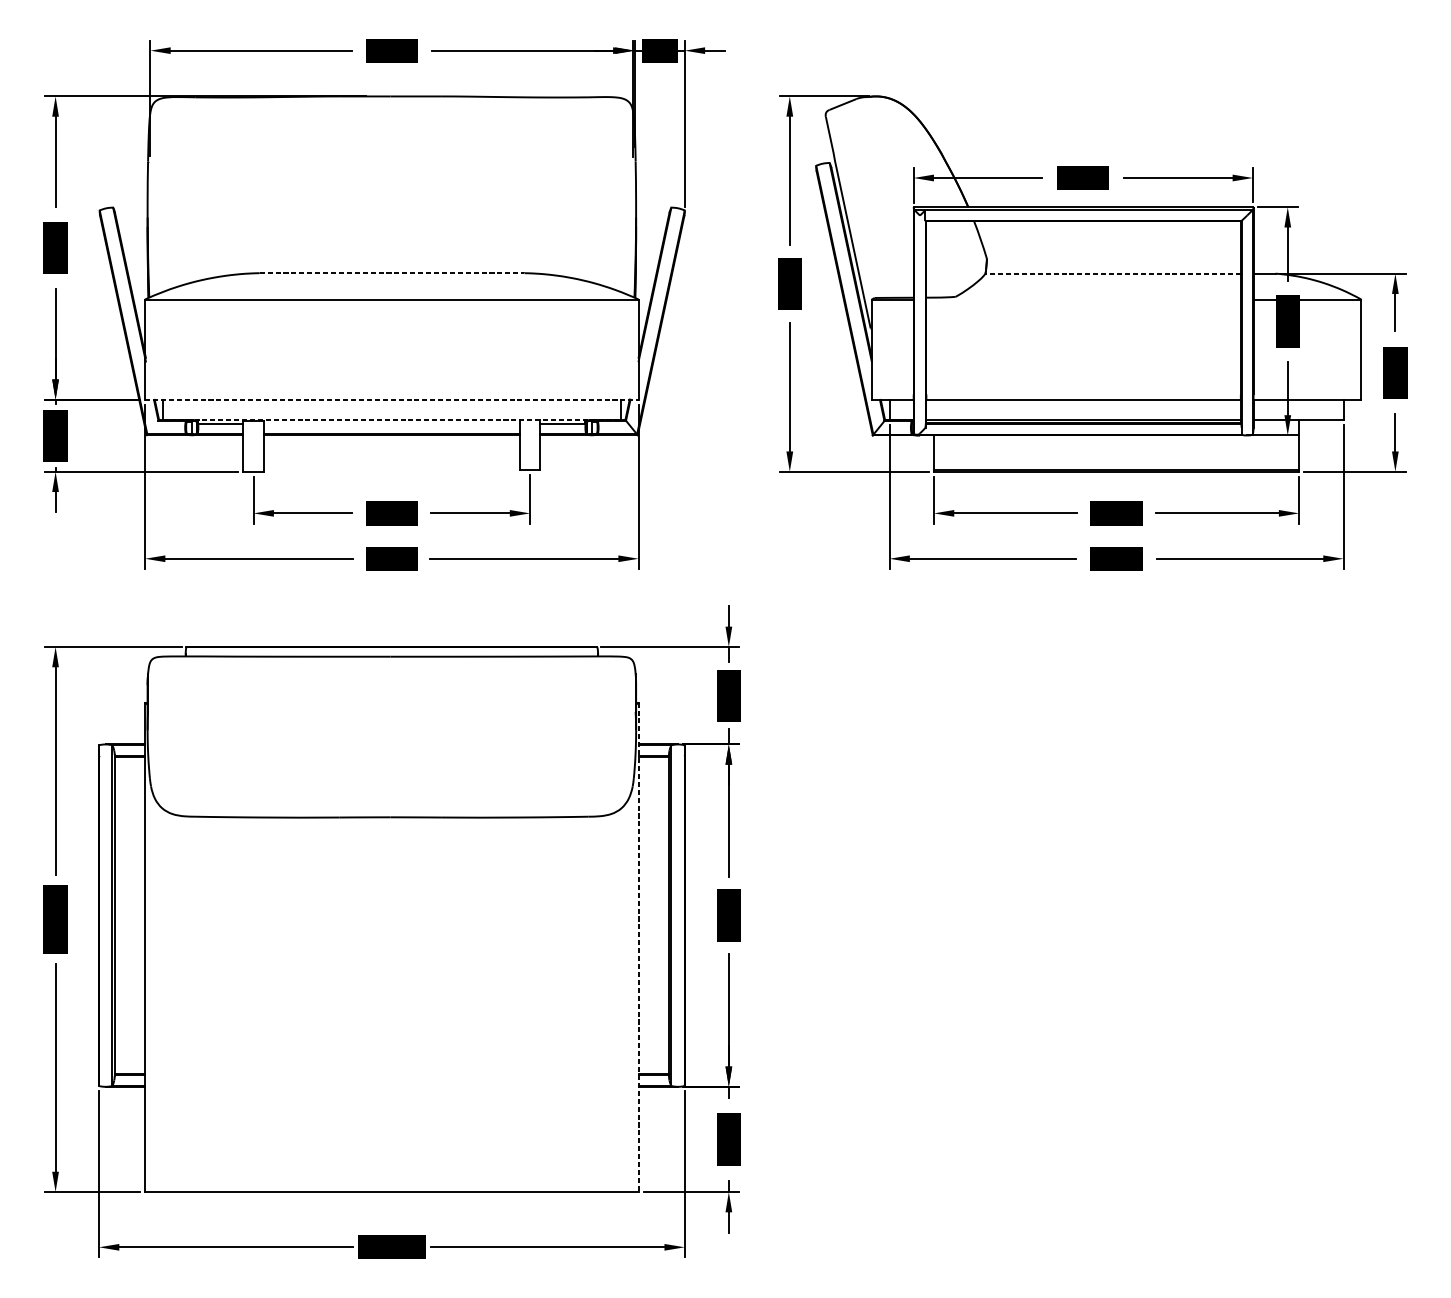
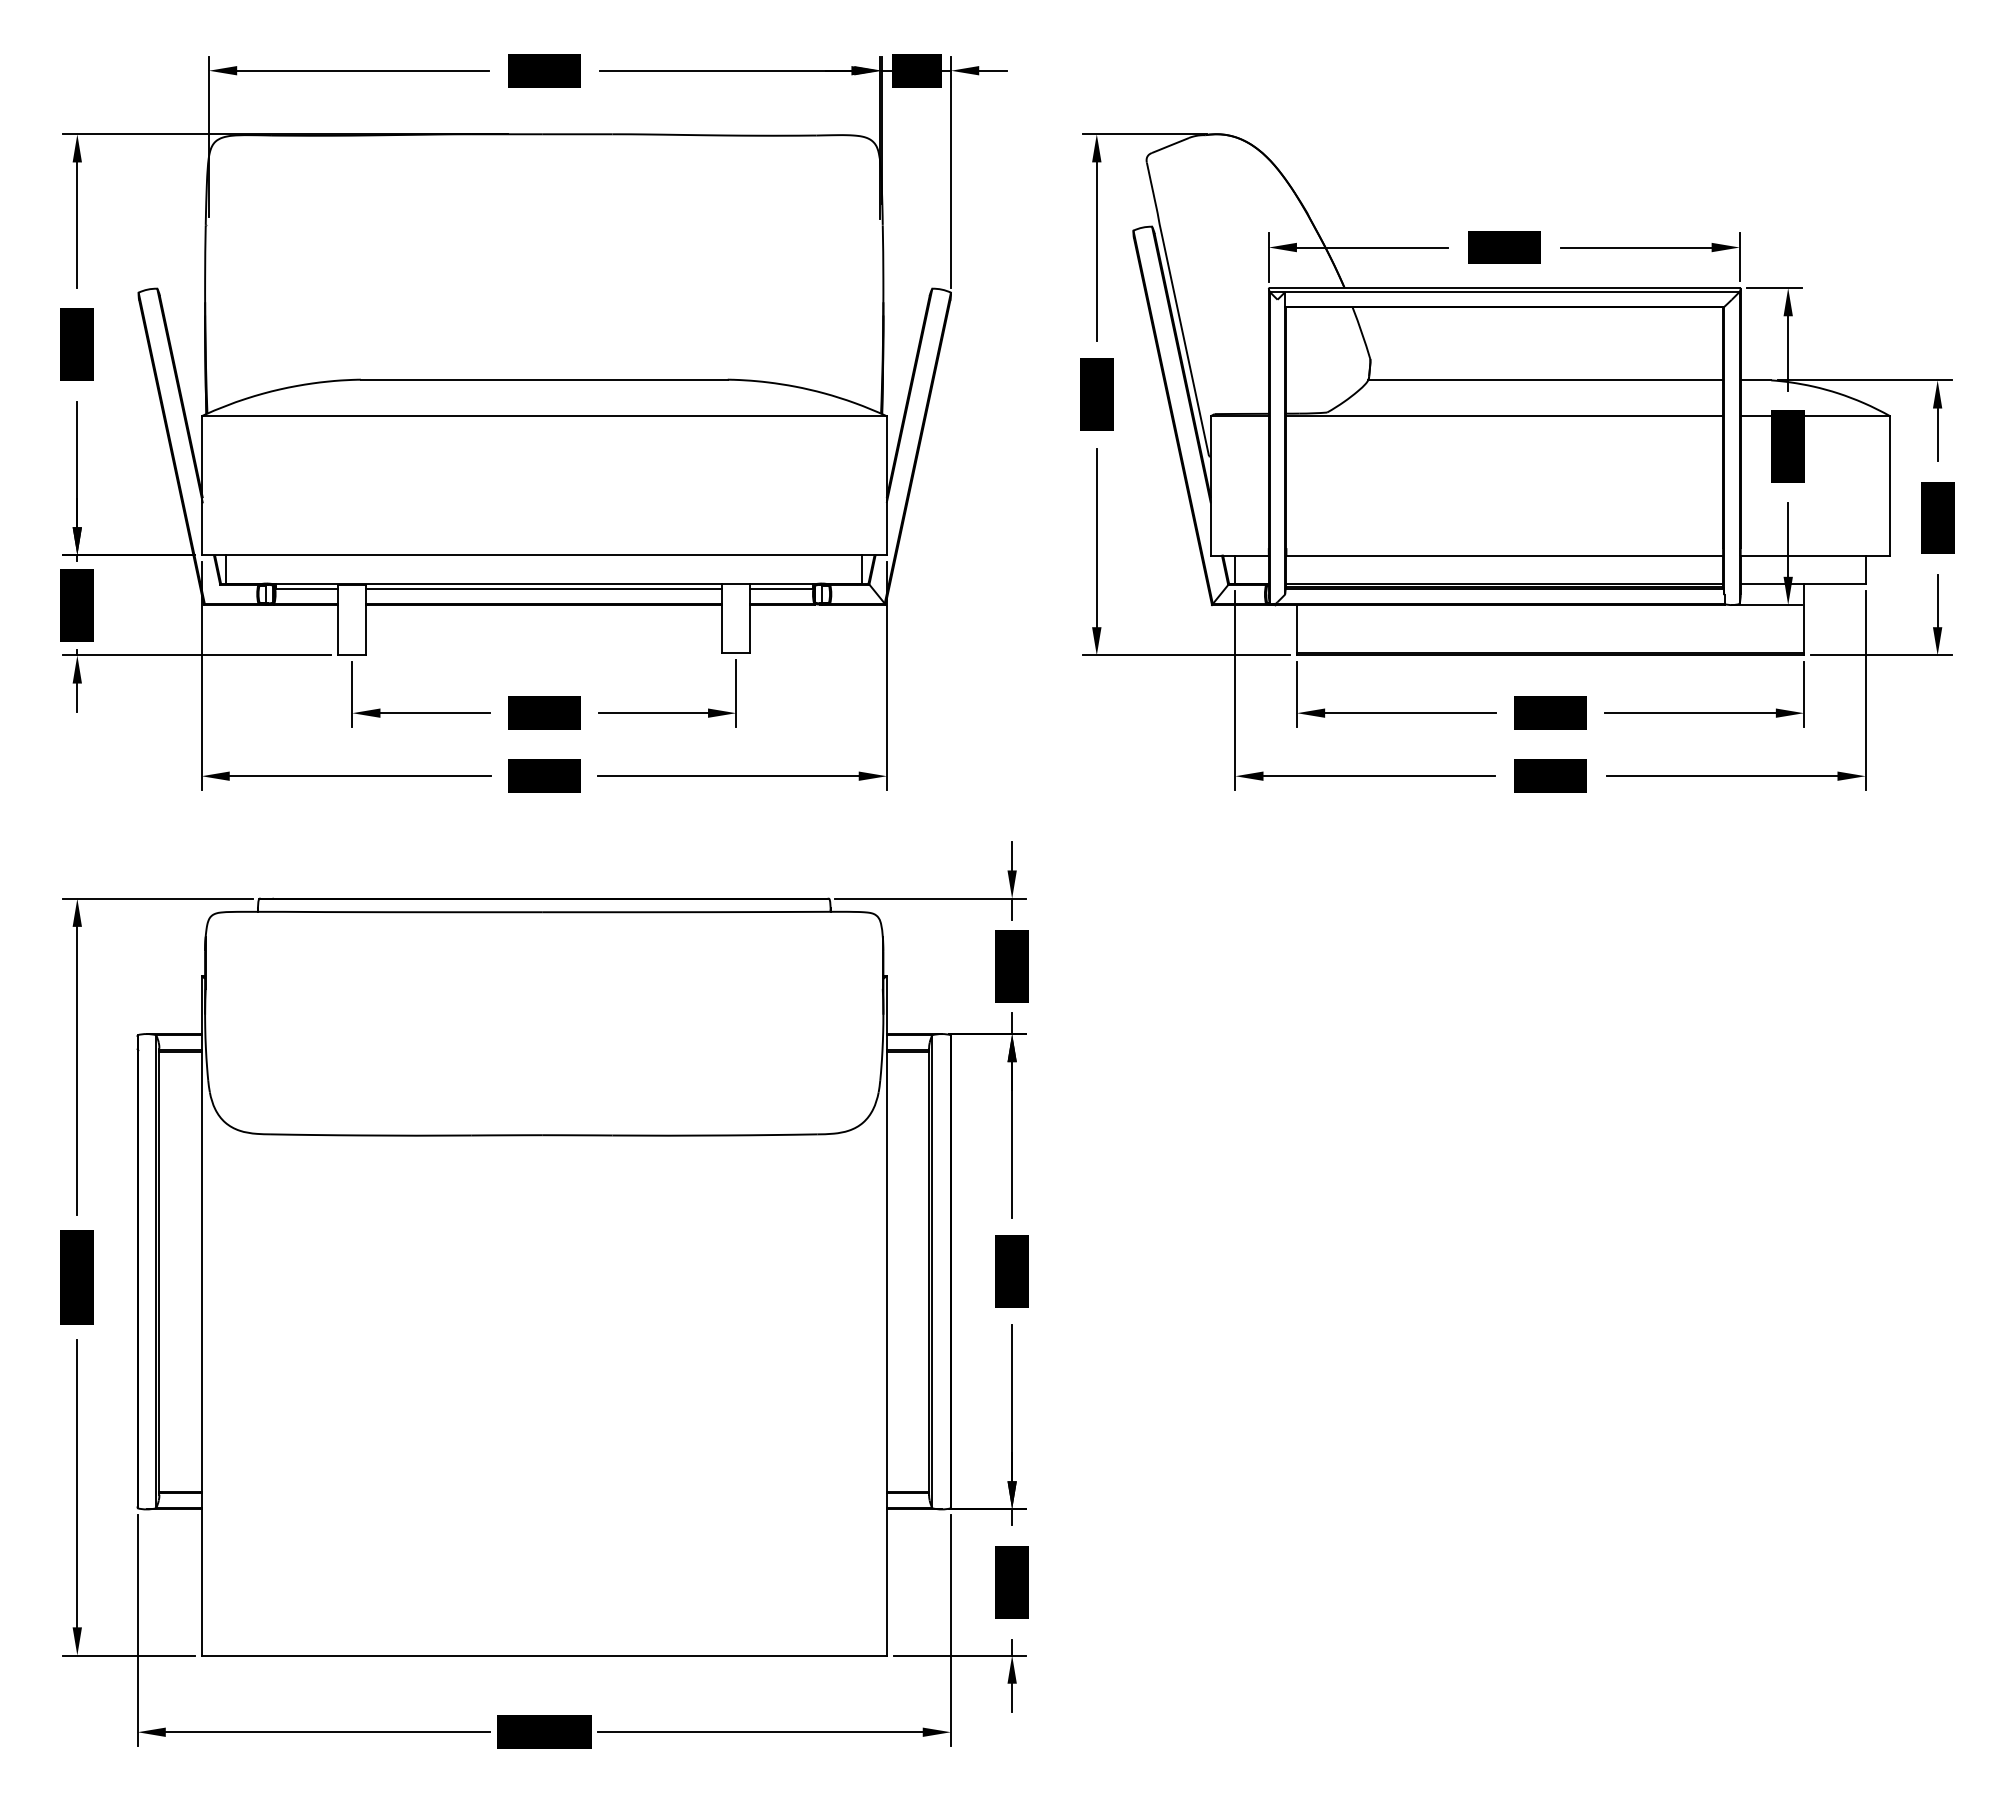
line: (392, 273) -> (544, 379), dashed -> solid
line: (1112, 273) -> (1545, 380), dashed -> solid
line: (1083, 299) -> (1504, 416), added
line: (392, 399) -> (544, 555), dashed -> solid
line: (392, 419) -> (544, 583), dashed -> solid
line: (392, 424) -> (544, 589), added
line: (638, 947) -> (886, 1315), dashed -> solid

